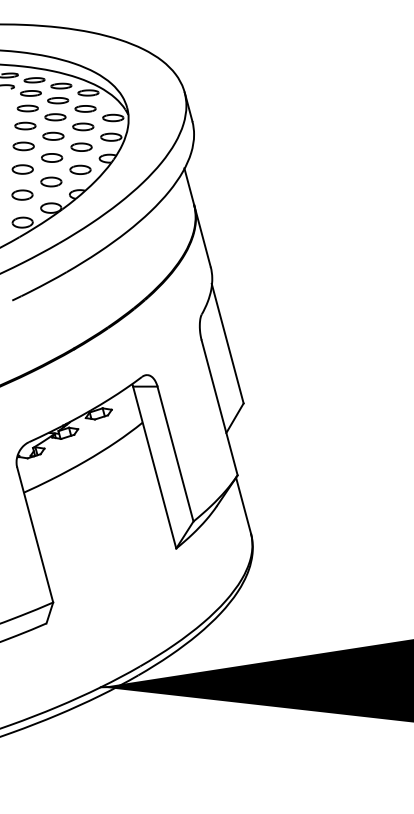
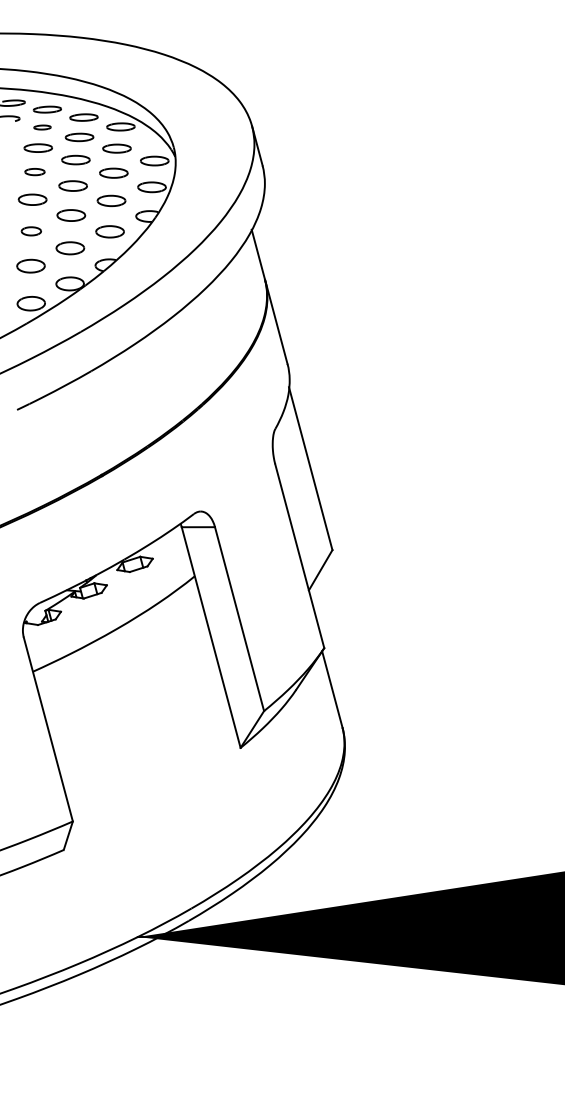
part: (30, 93) -> (42, 127), size x0.6
part: (25, 125) -> (34, 171), size x0.7
part: (22, 169) -> (31, 231), size x0.7

